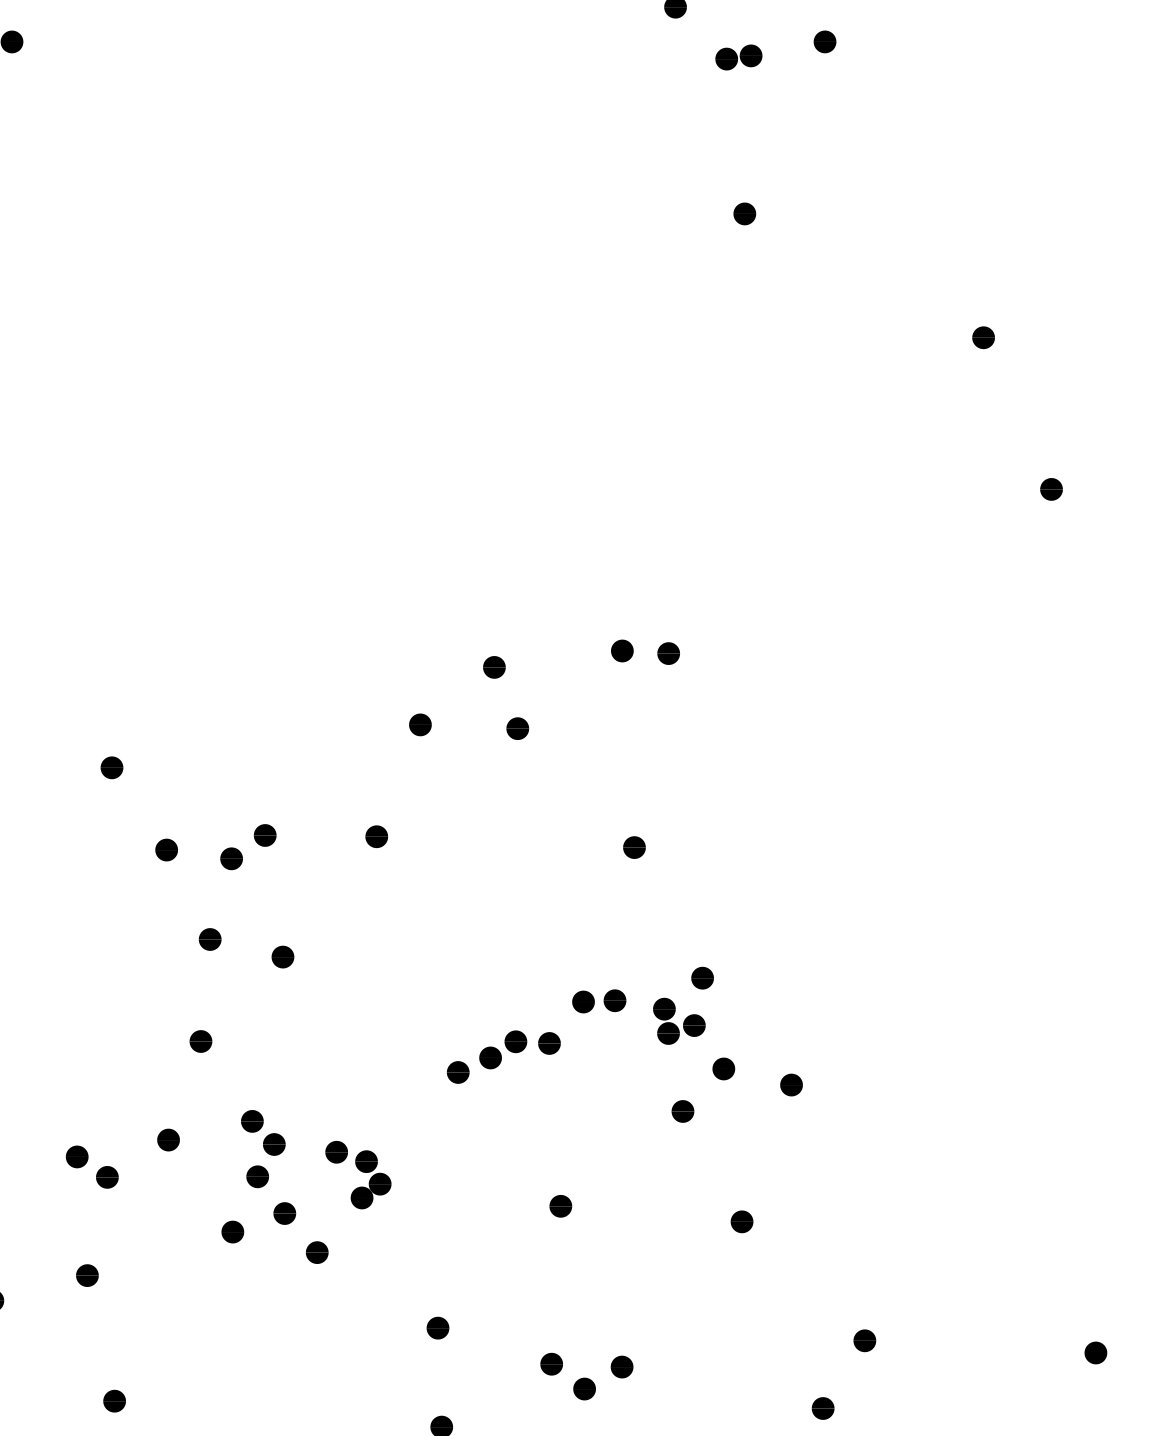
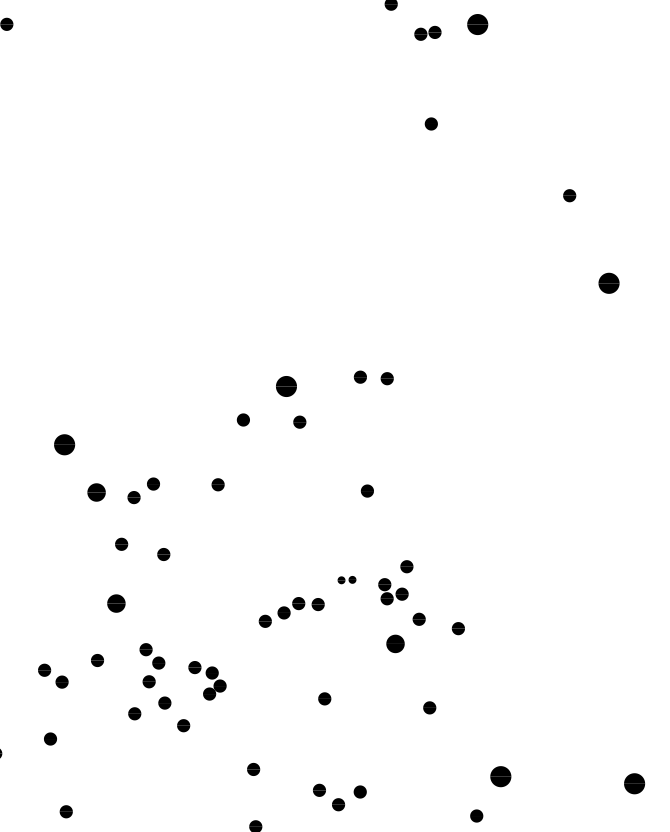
part: (824, 40) -> (477, 23), size x1.6
part: (1050, 489) -> (608, 283), size x1.6
part: (493, 667) -> (285, 386), size x1.6
part: (111, 767) -> (64, 444), size x1.6
part: (165, 850) -> (95, 492), size x1.4
part: (598, 1000) -> (346, 579), size x0.6
part: (199, 1039) -> (115, 602), size x1.4
part: (682, 1110) -> (395, 643), size x1.4
part: (864, 1340) -> (500, 776), size x1.6
part: (1095, 1352) -> (634, 783), size x1.6

